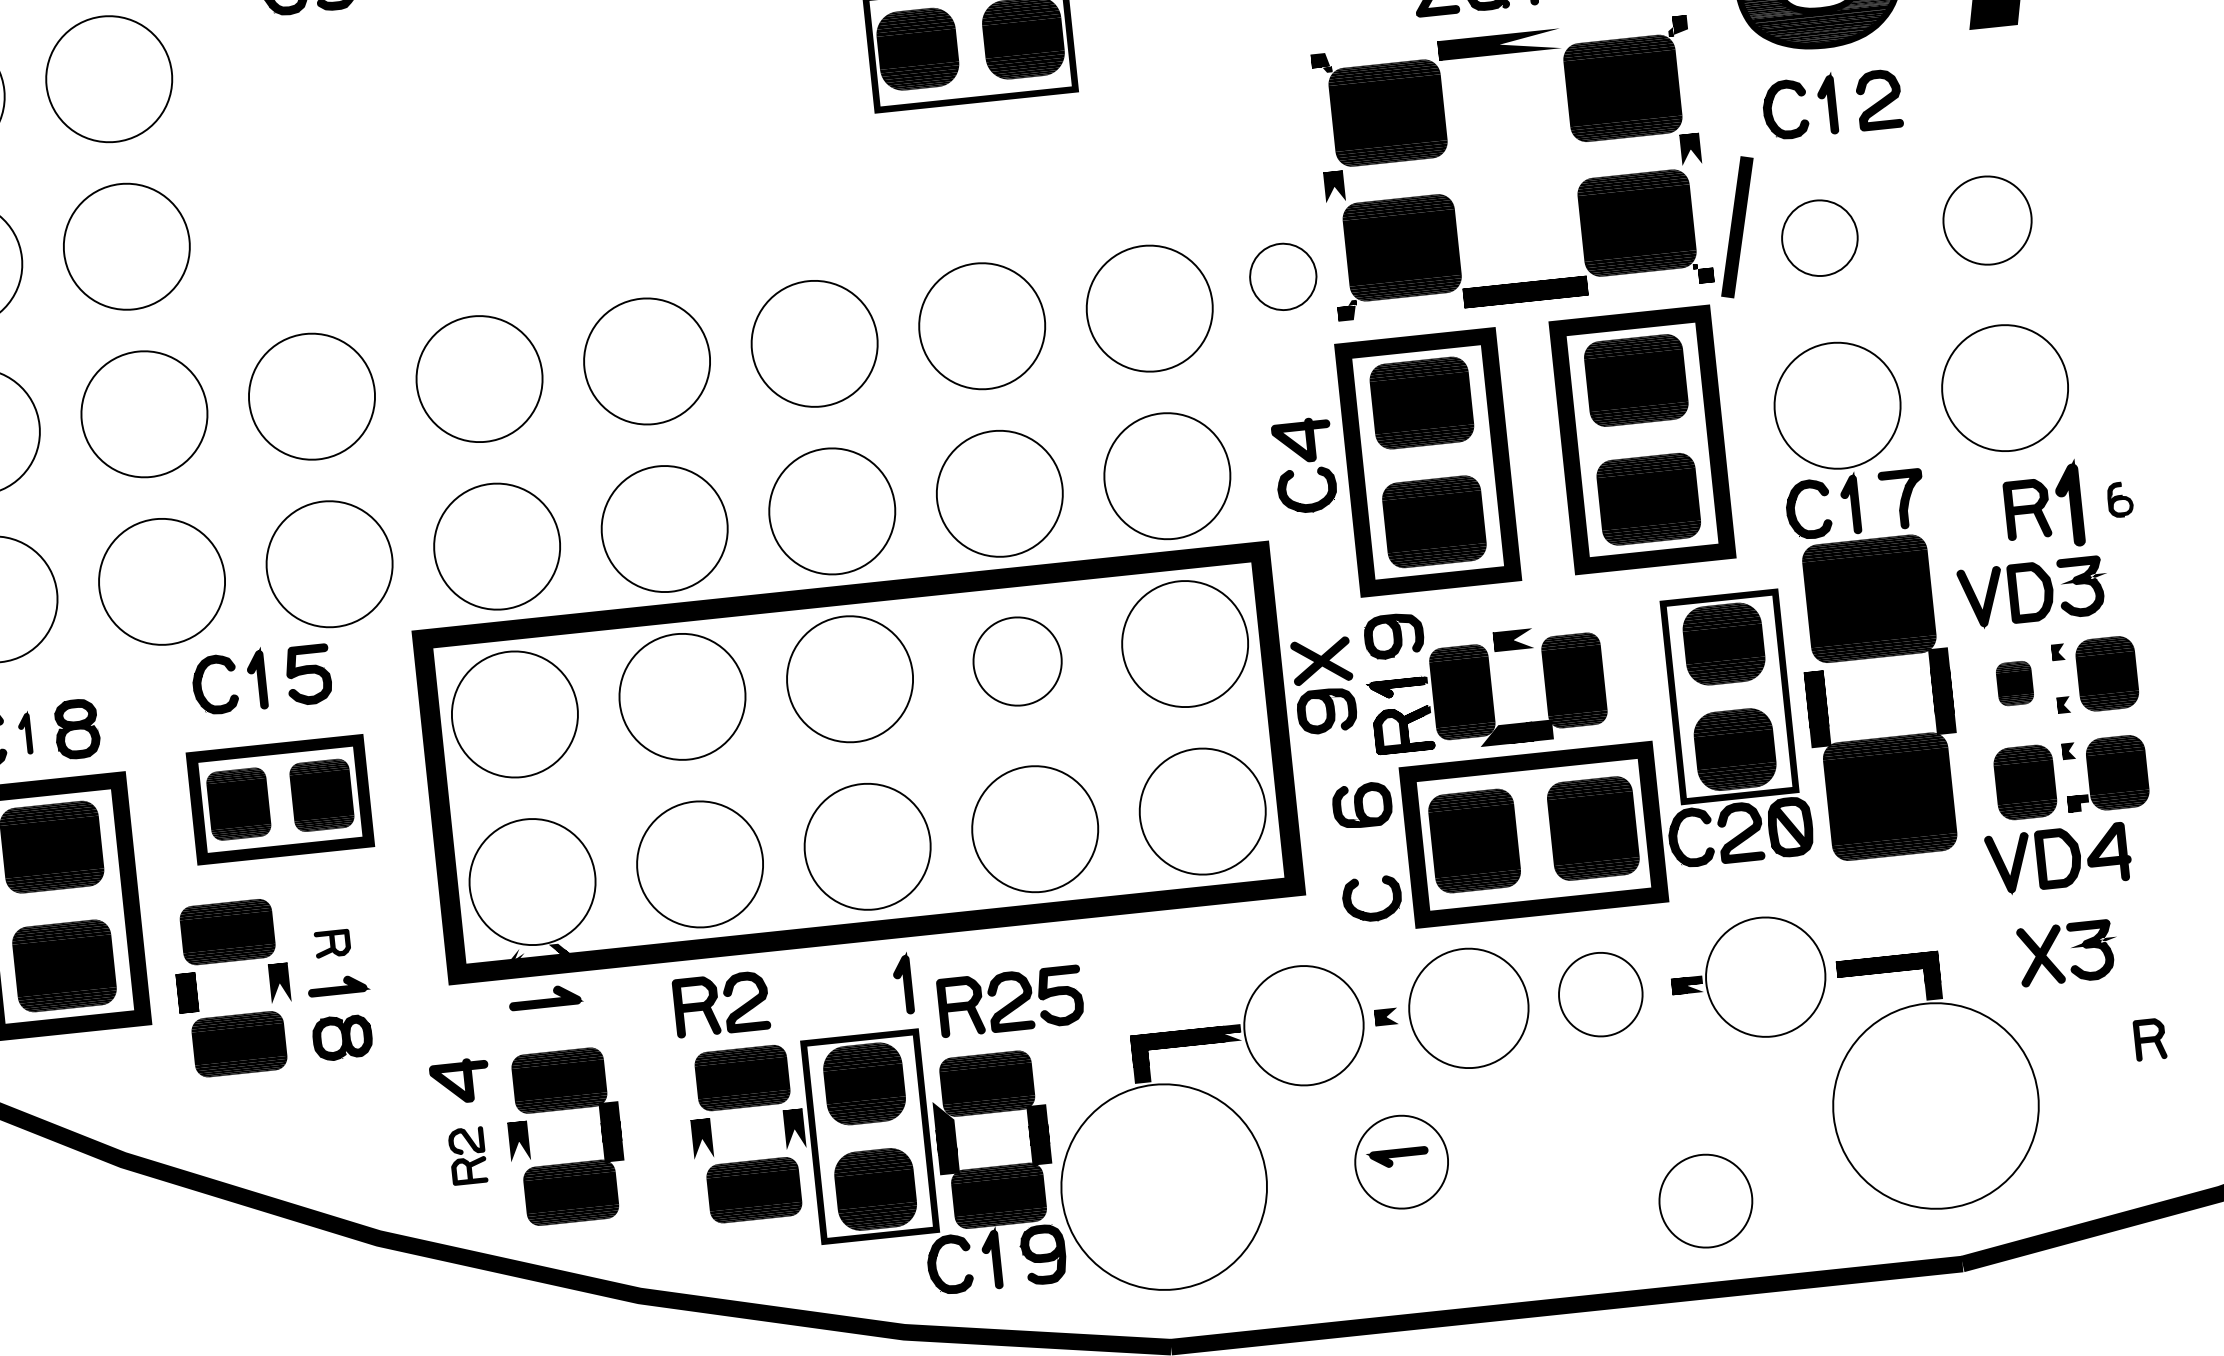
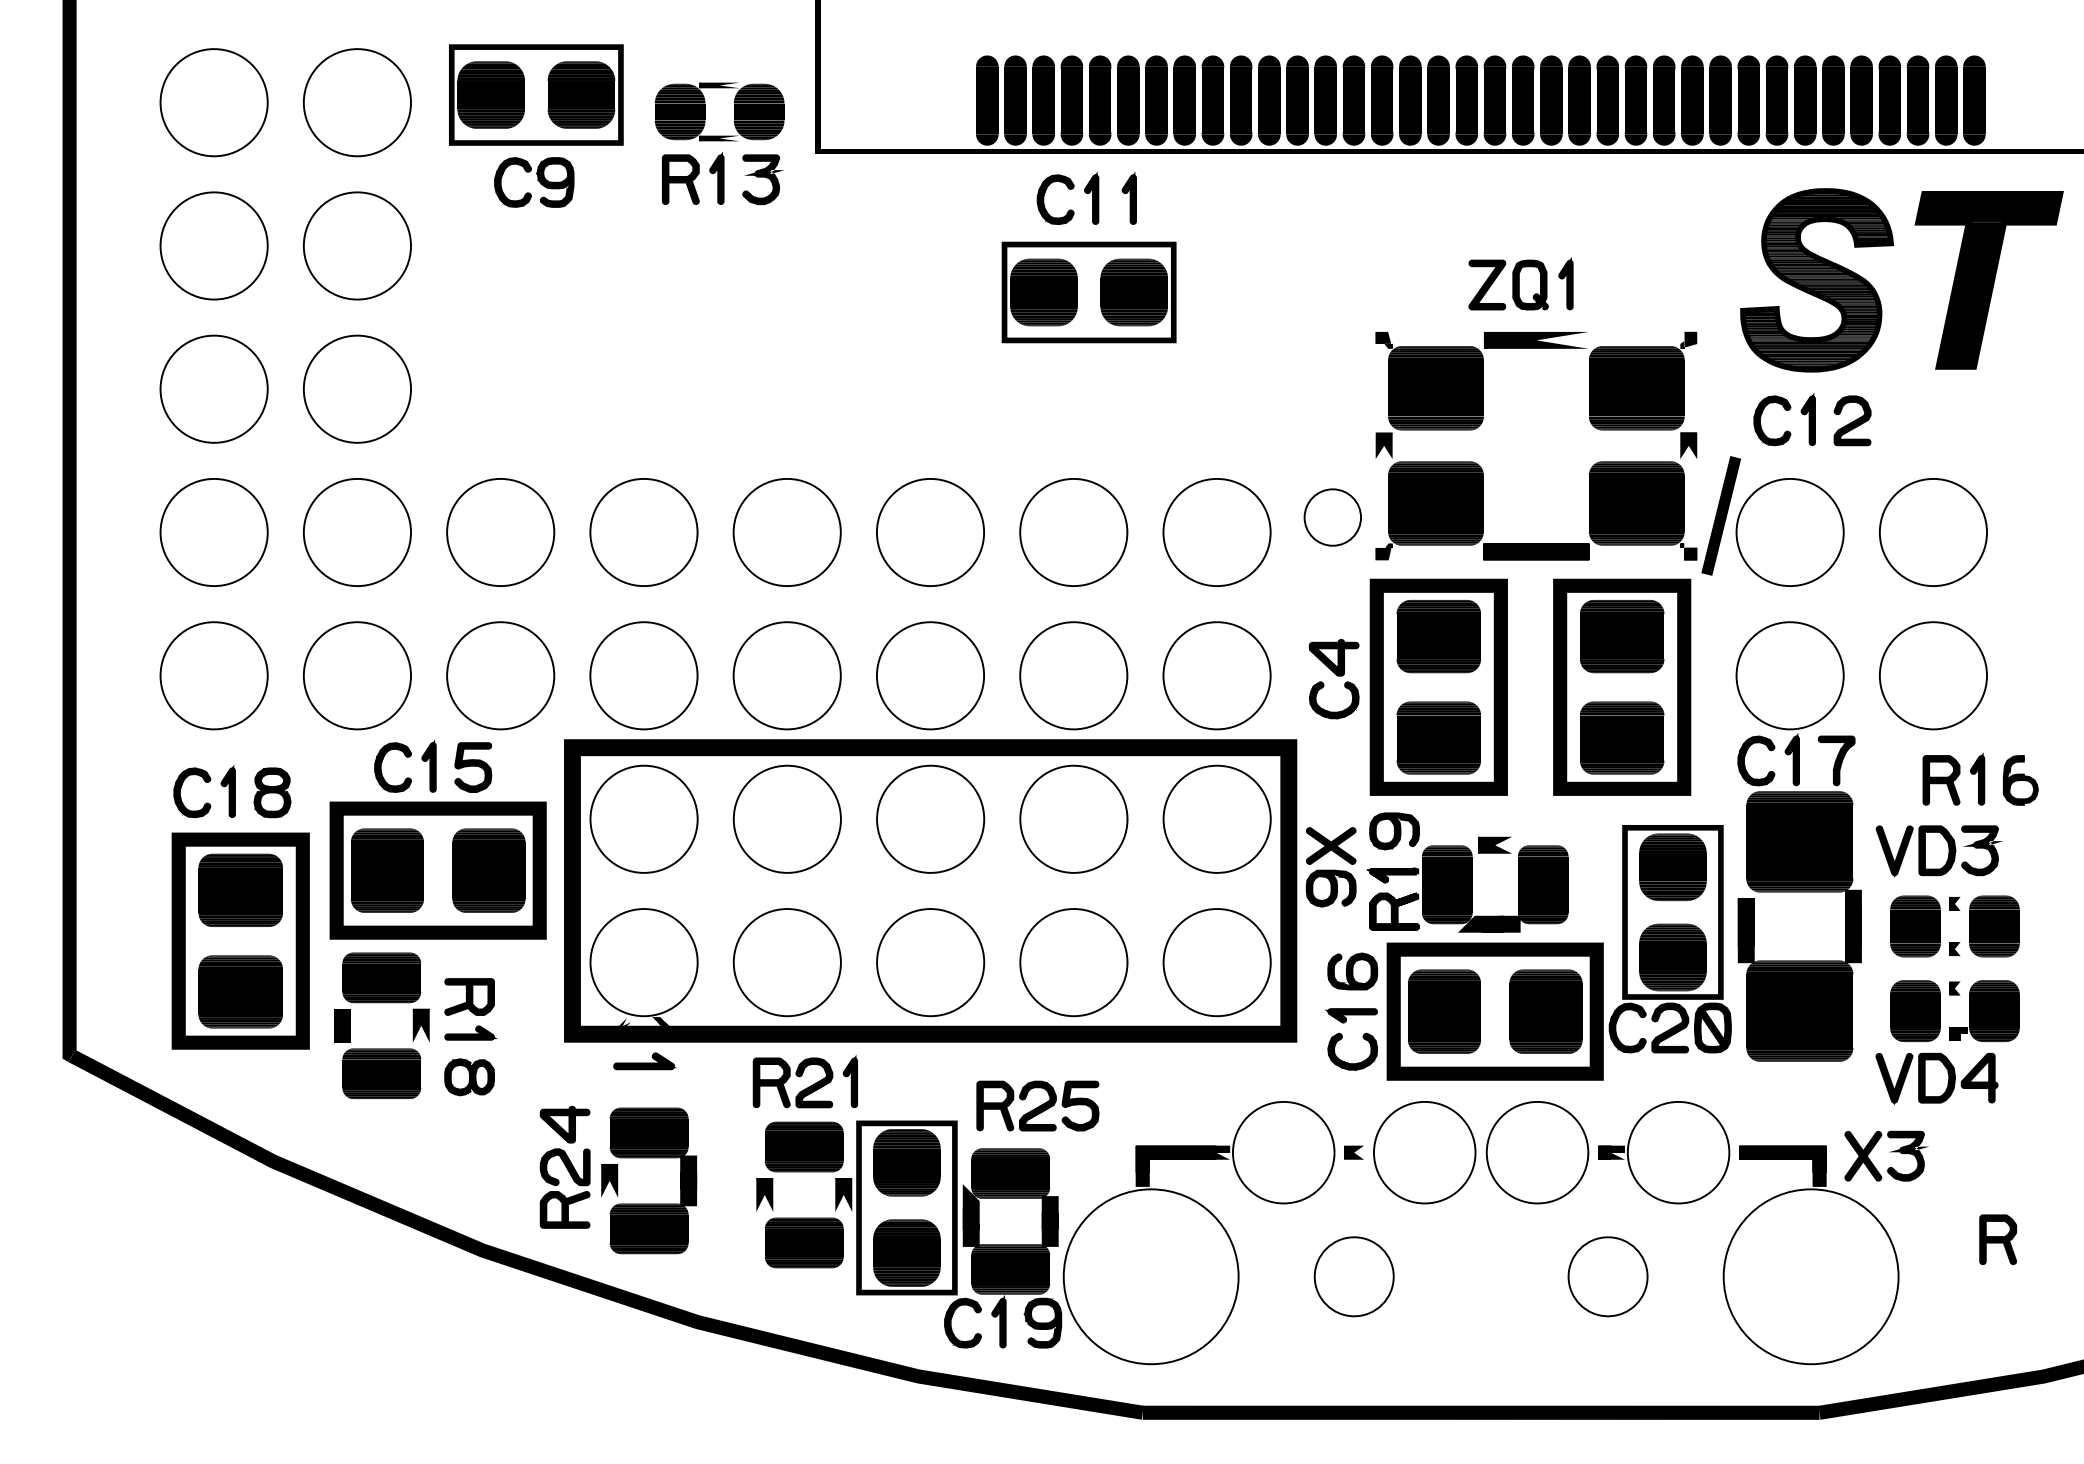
part: (1987, 220) -> (1933, 532), size x1.43
part: (1819, 238) -> (1789, 532), size x1.67
part: (2119, 499) -> (2020, 780), size x1.67
part: (2069, 502) -> (1977, 778), size x0.71
part: (1017, 660) -> (1073, 818), size x1.43
part: (2014, 683) -> (1915, 926), size x1.67
part: (24, 733) -> (227, 791), size x1.43
part: (279, 799) -> (437, 870), size x1.43
part: (332, 943) -> (469, 996), size x1.67
part: (2068, 952) -> (1886, 1155), moved
part: (902, 983) -> (849, 1081), moved
part: (1600, 994) -> (1537, 1152), size x1.43
part: (2149, 1039) -> (1997, 1239), size x1.43
part: (467, 1156) -> (564, 1188), size x1.67
part: (1397, 1157) -> (1351, 1015), moved
part: (1705, 1200) -> (1607, 1276), moved

